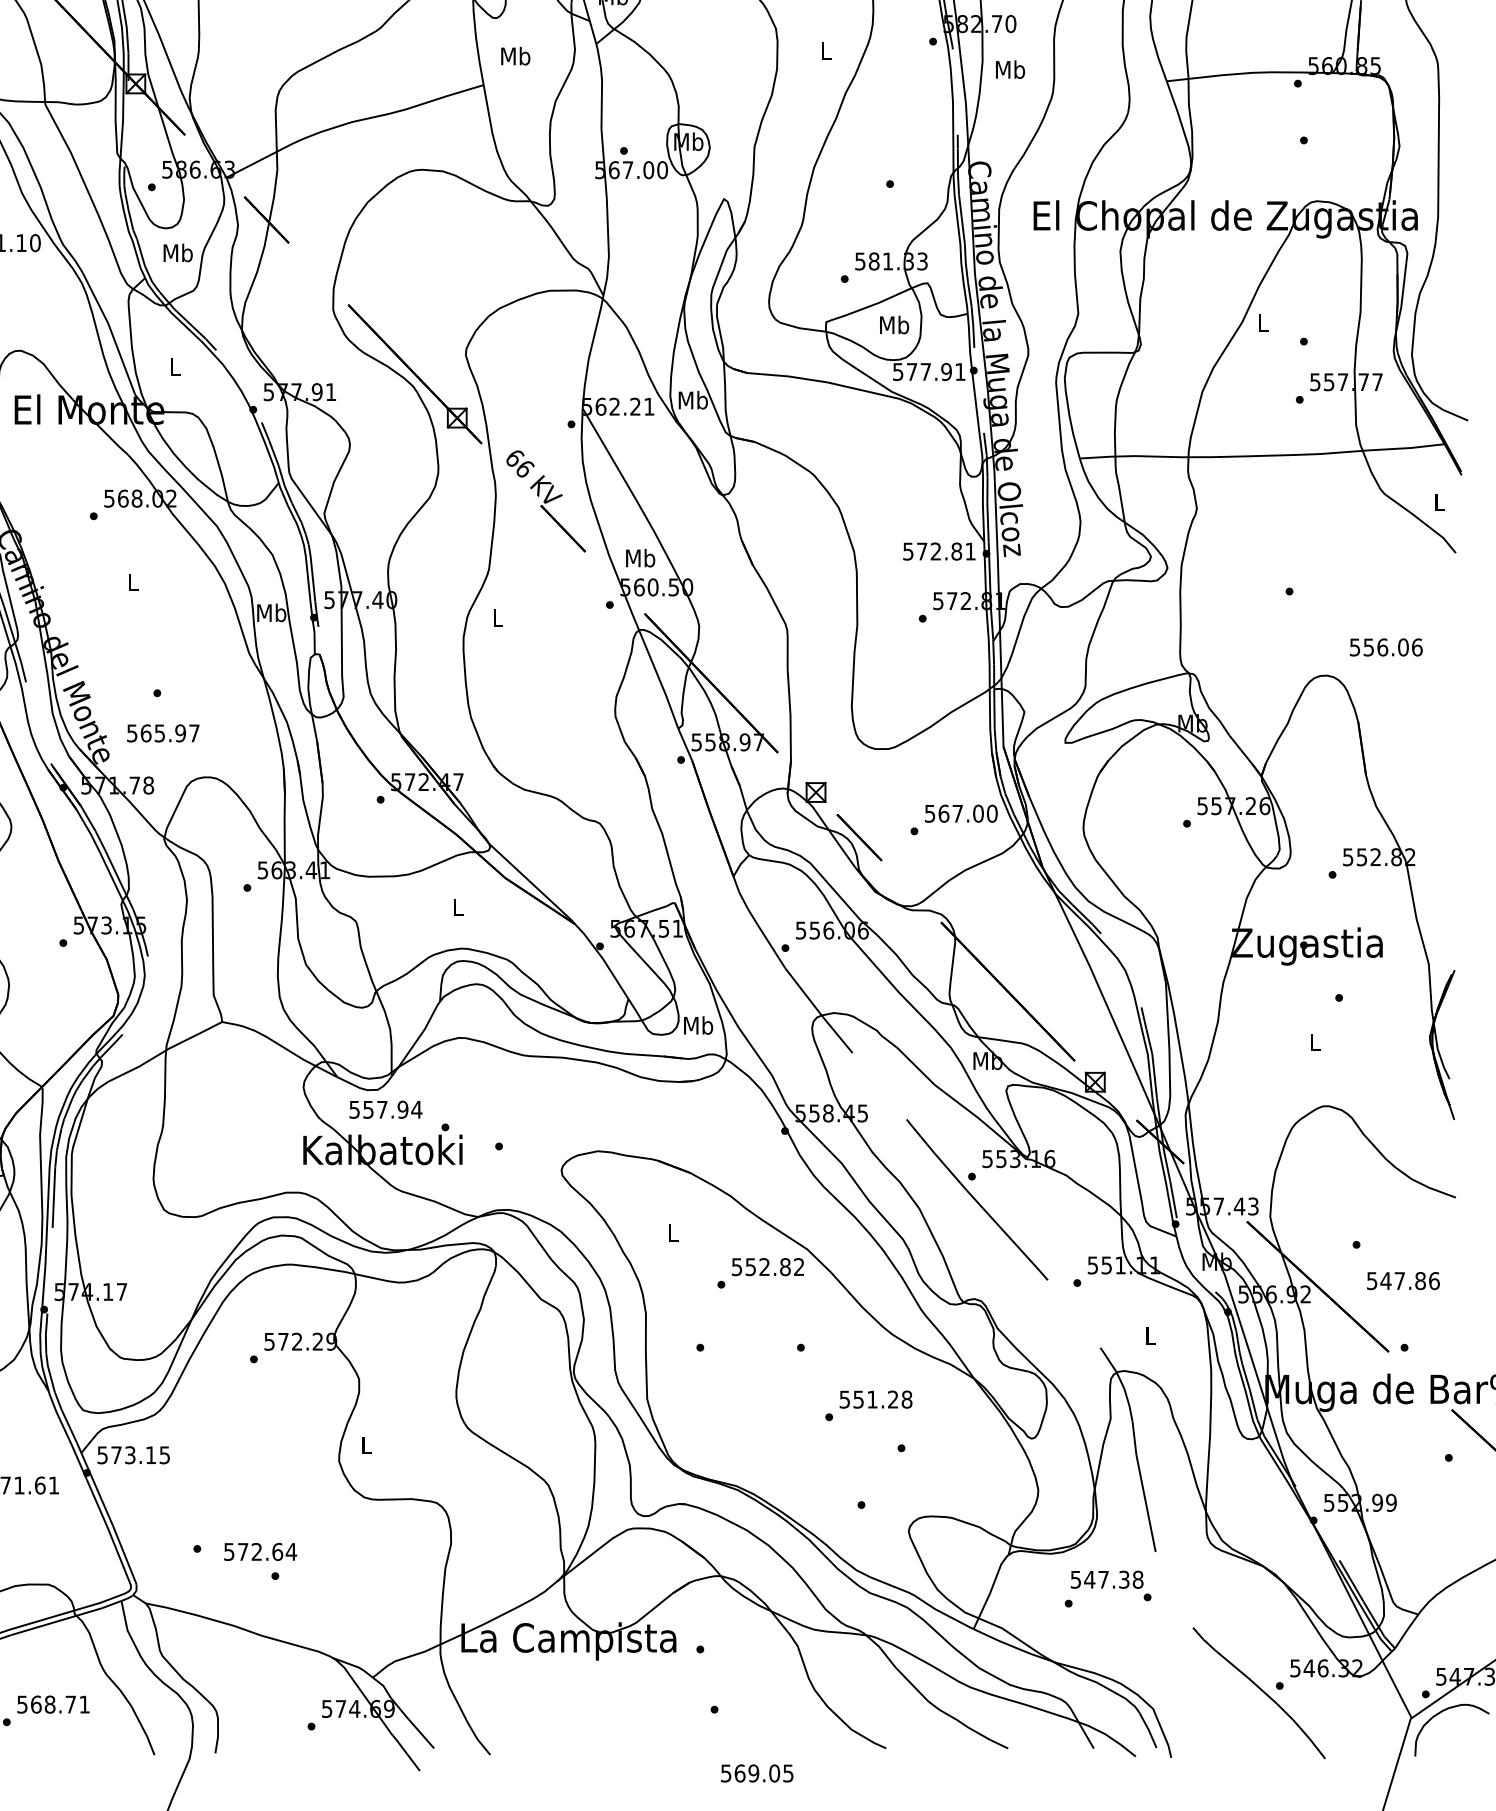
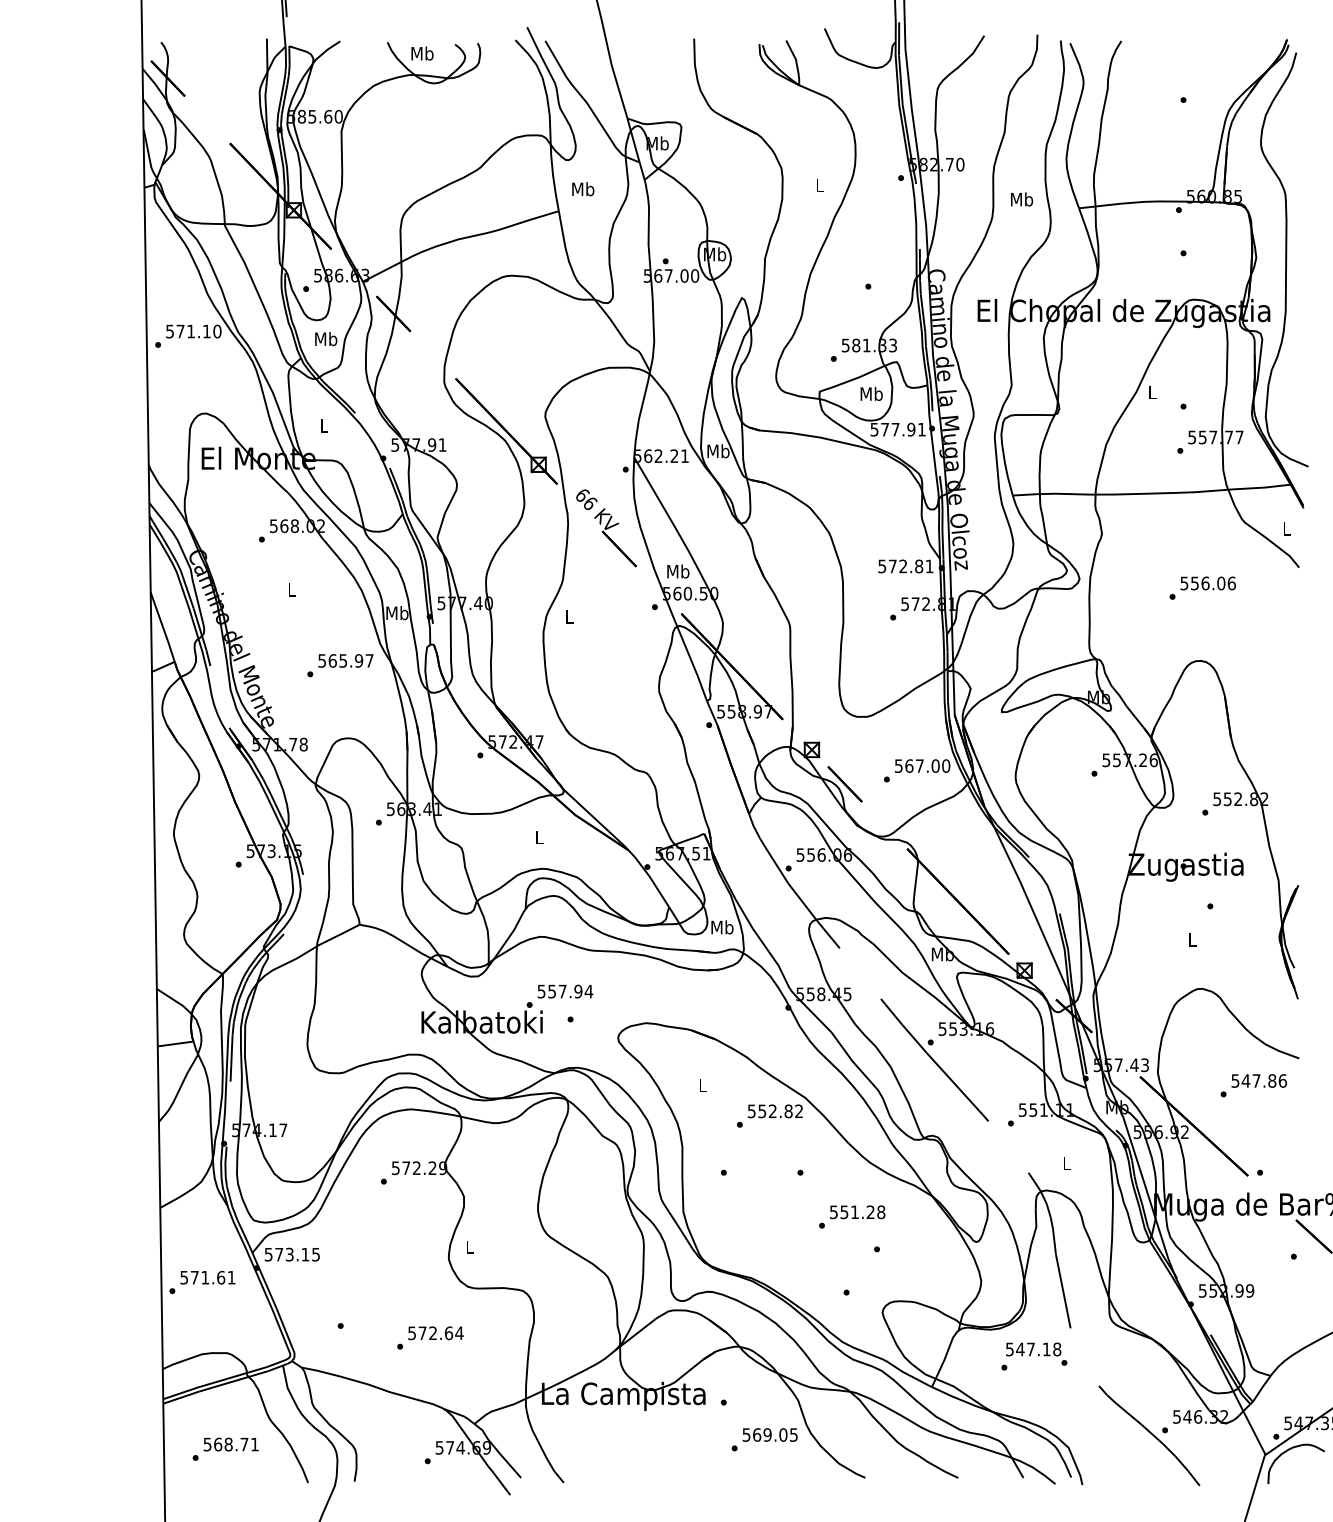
text: (1011, 69) -> (1022, 199), moved
text: (1385, 647) -> (1207, 583), moved
text: (162, 732) -> (345, 660), moved
text: (386, 1109) -> (565, 991), moved
text: (1402, 1280) -> (1258, 1080), moved
text: (259, 1552) -> (435, 1333), moved
text: (1124, 1579) -> (1046, 1349), 547.38 -> 547.18
text: (756, 1772) -> (769, 1434), moved

